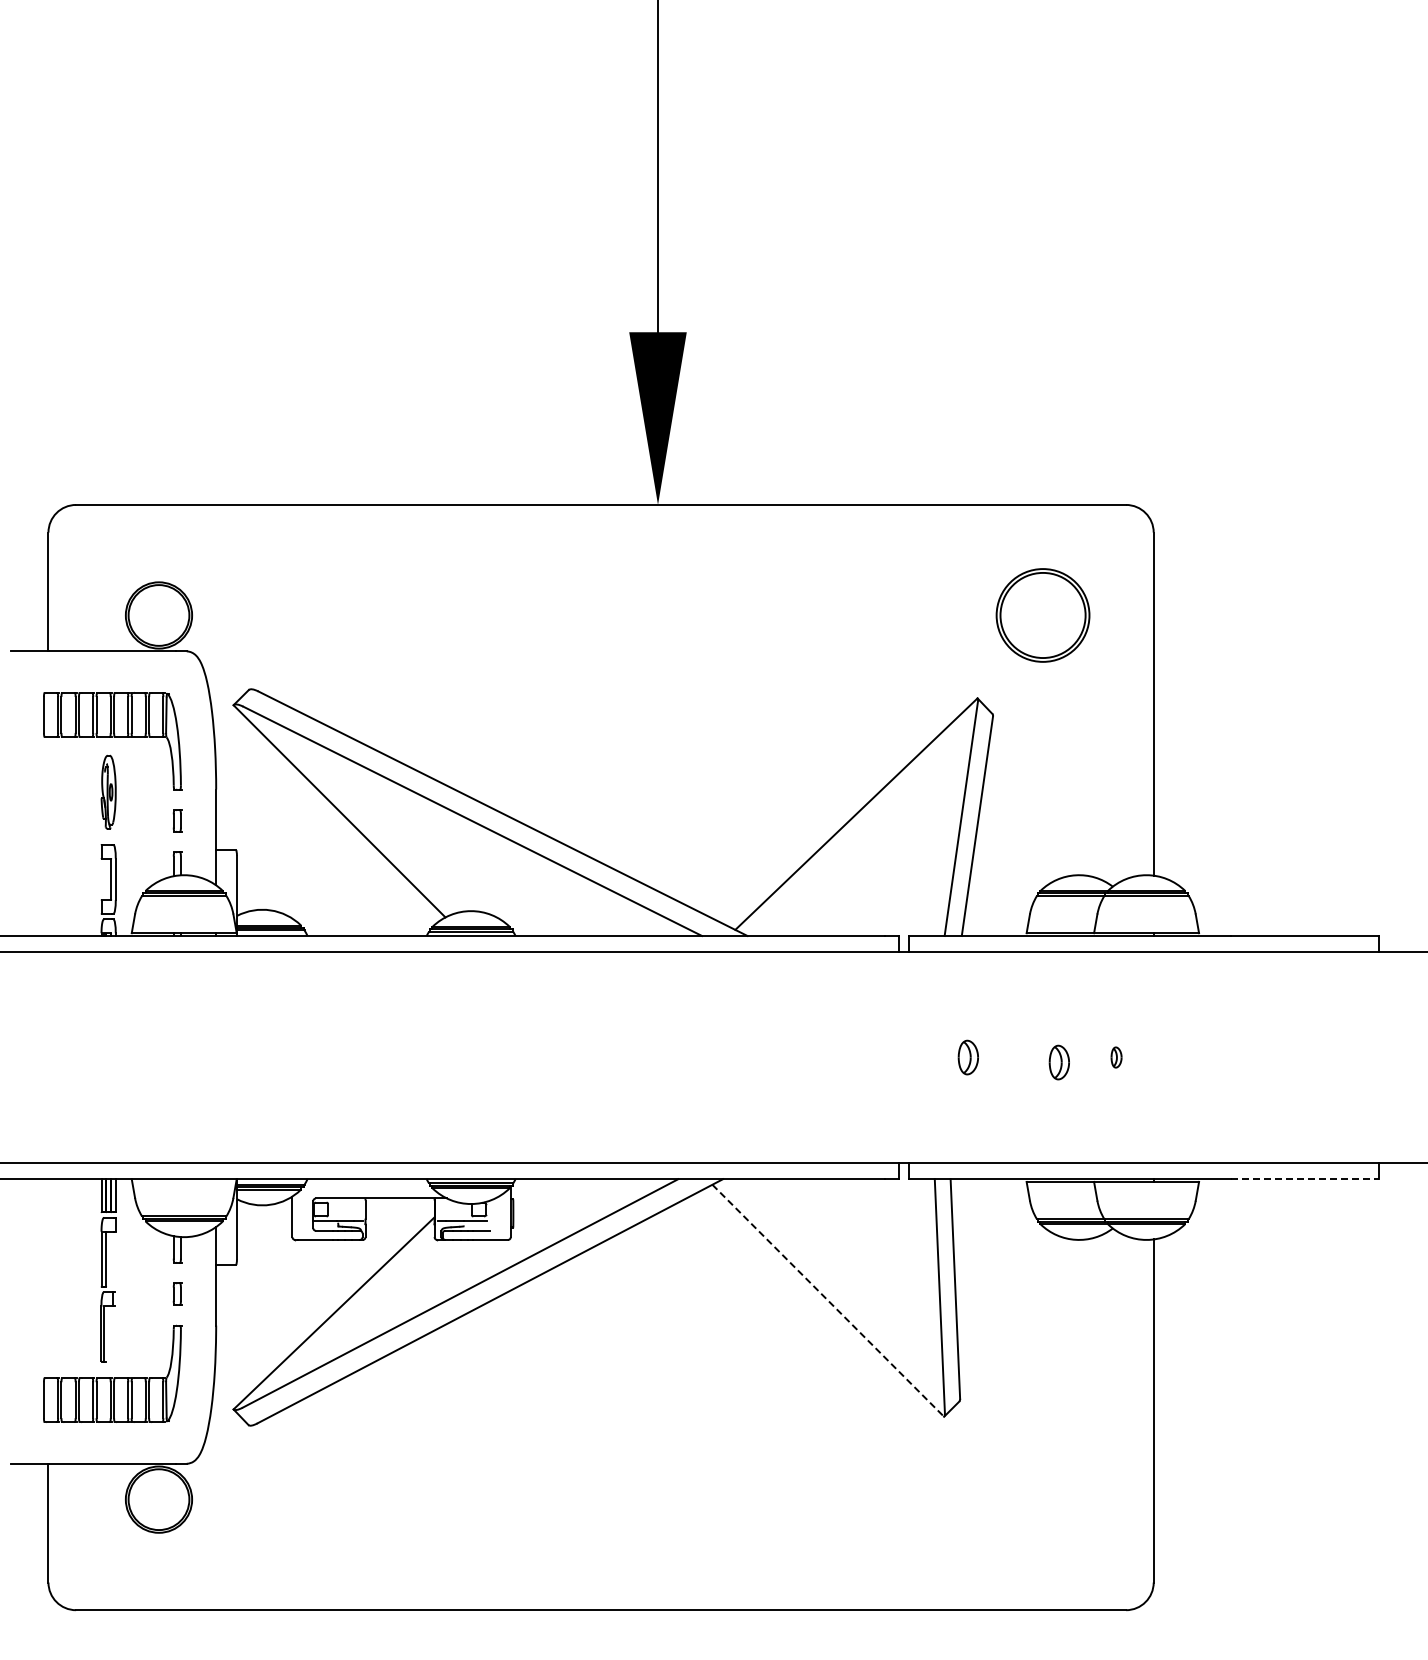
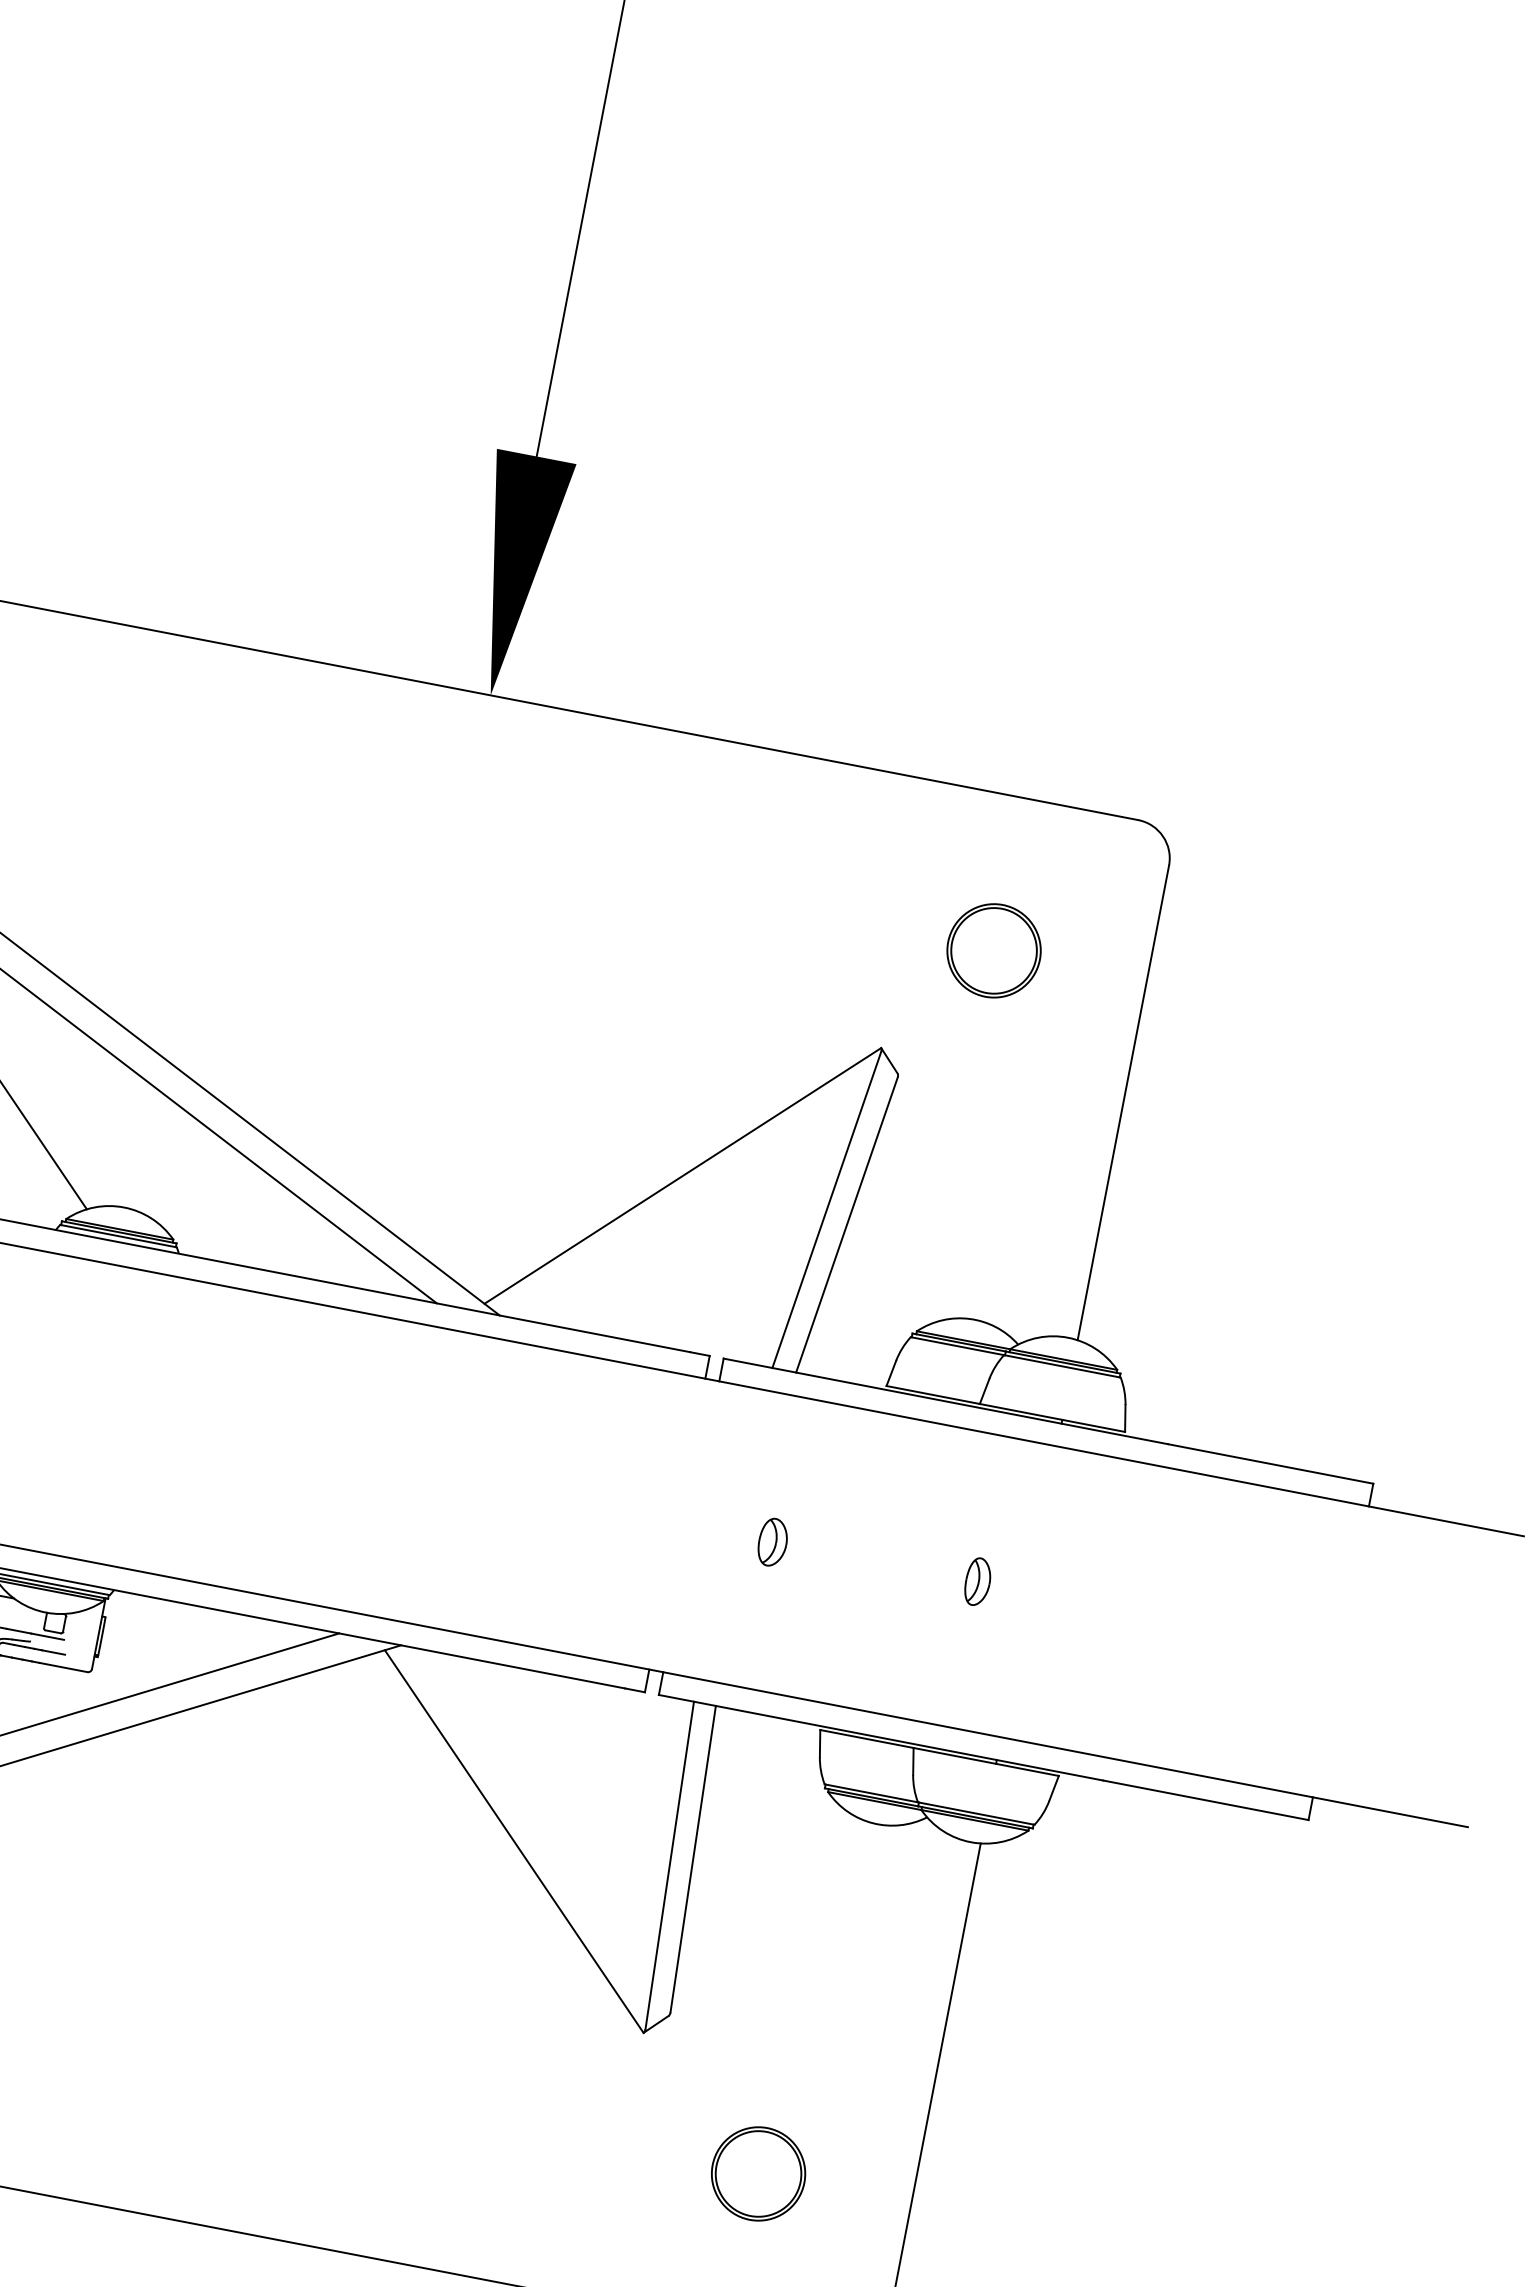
part: (1043, 615) -> (994, 950), size x0.71
part: (1116, 1057) -> (977, 1581), size x1.67
part: (1058, 1062) -> (896, 1573), removed
line: (1305, 1179) -> (1206, 1800), dashed -> solid
line: (828, 1300) -> (514, 1841), dashed -> solid
part: (1043, 1499) -> (759, 2173), added

